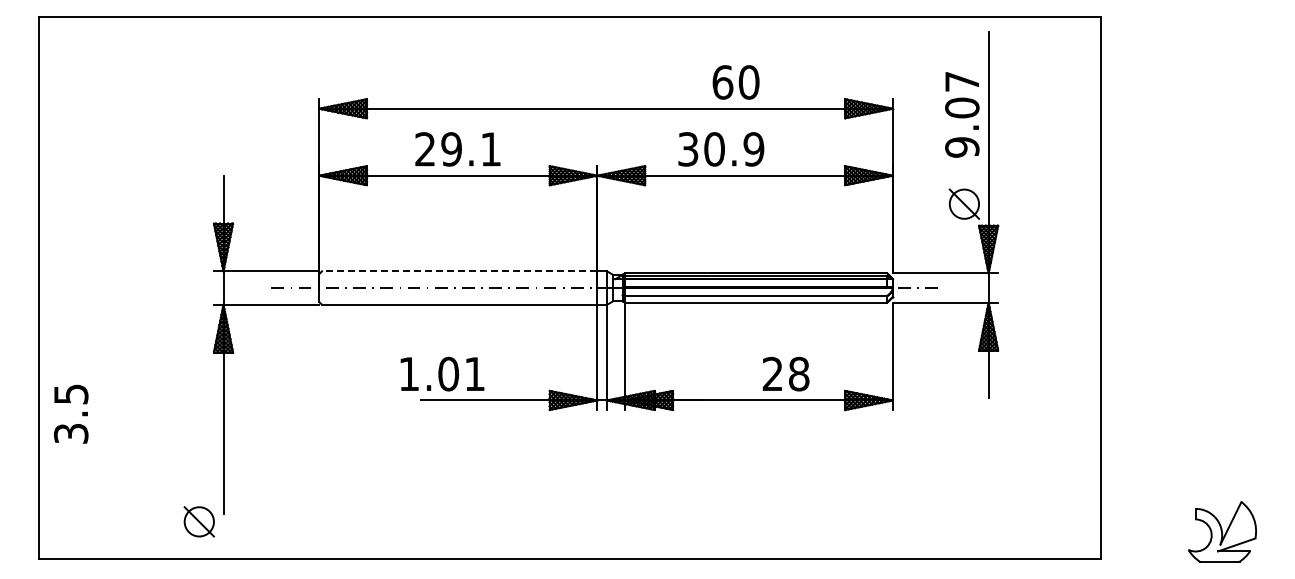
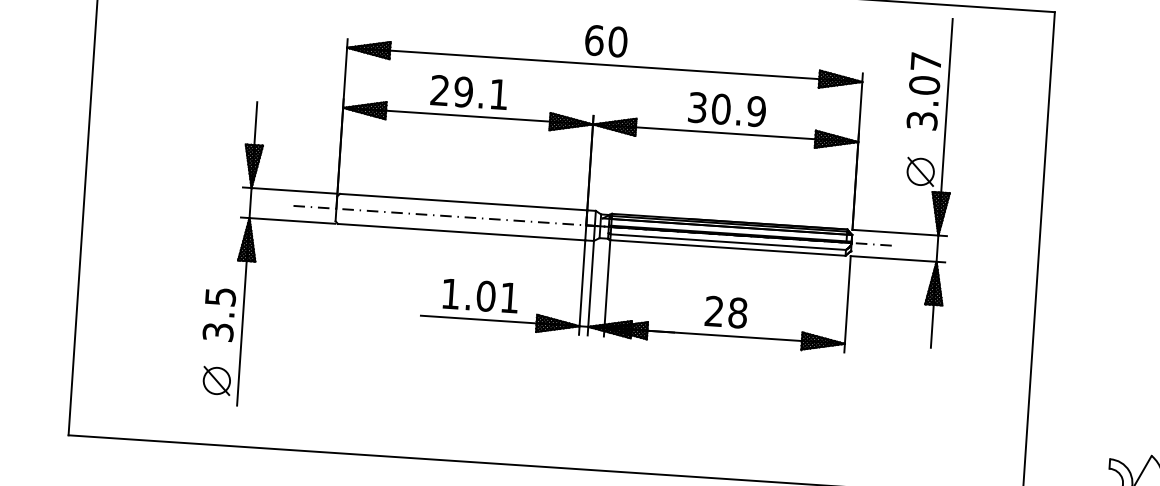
text: (735, 82) -> (605, 41), moved
text: (962, 147) -> (922, 120), 9.07 -> 3.07
text: (721, 149) -> (727, 109), moved
line: (459, 271) -> (463, 202), dashed -> solid
text: (442, 373) -> (480, 295), moved
text: (785, 373) -> (725, 311), moved
text: (71, 413) -> (219, 314), moved
part: (198, 521) -> (216, 380), moved

